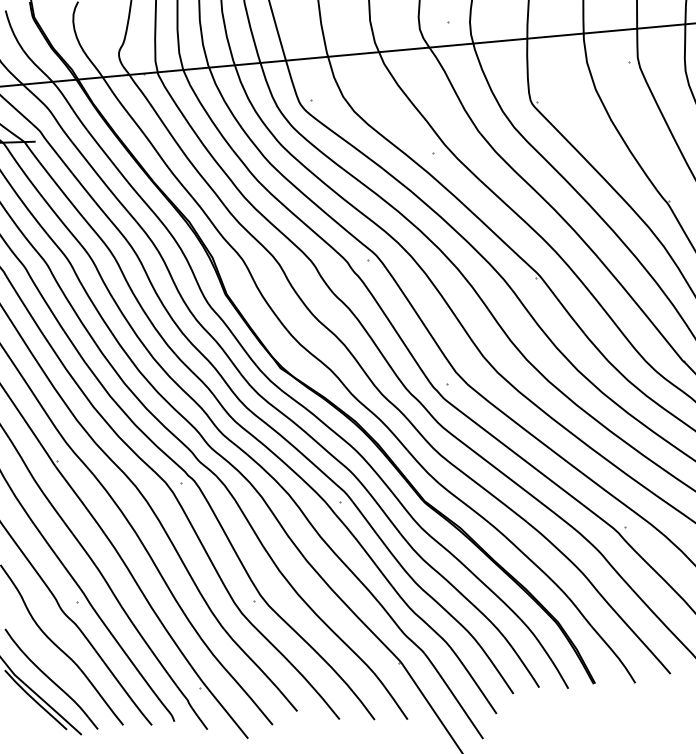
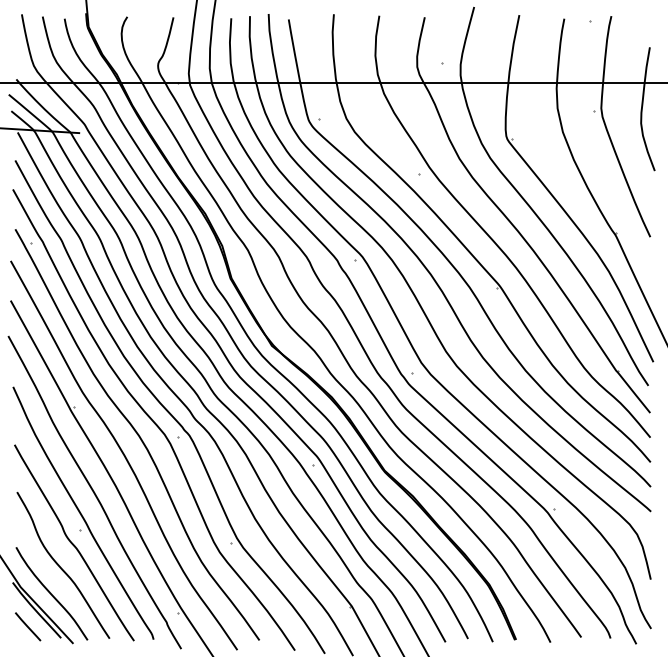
line: (27, 719) -> (28, 626), added

